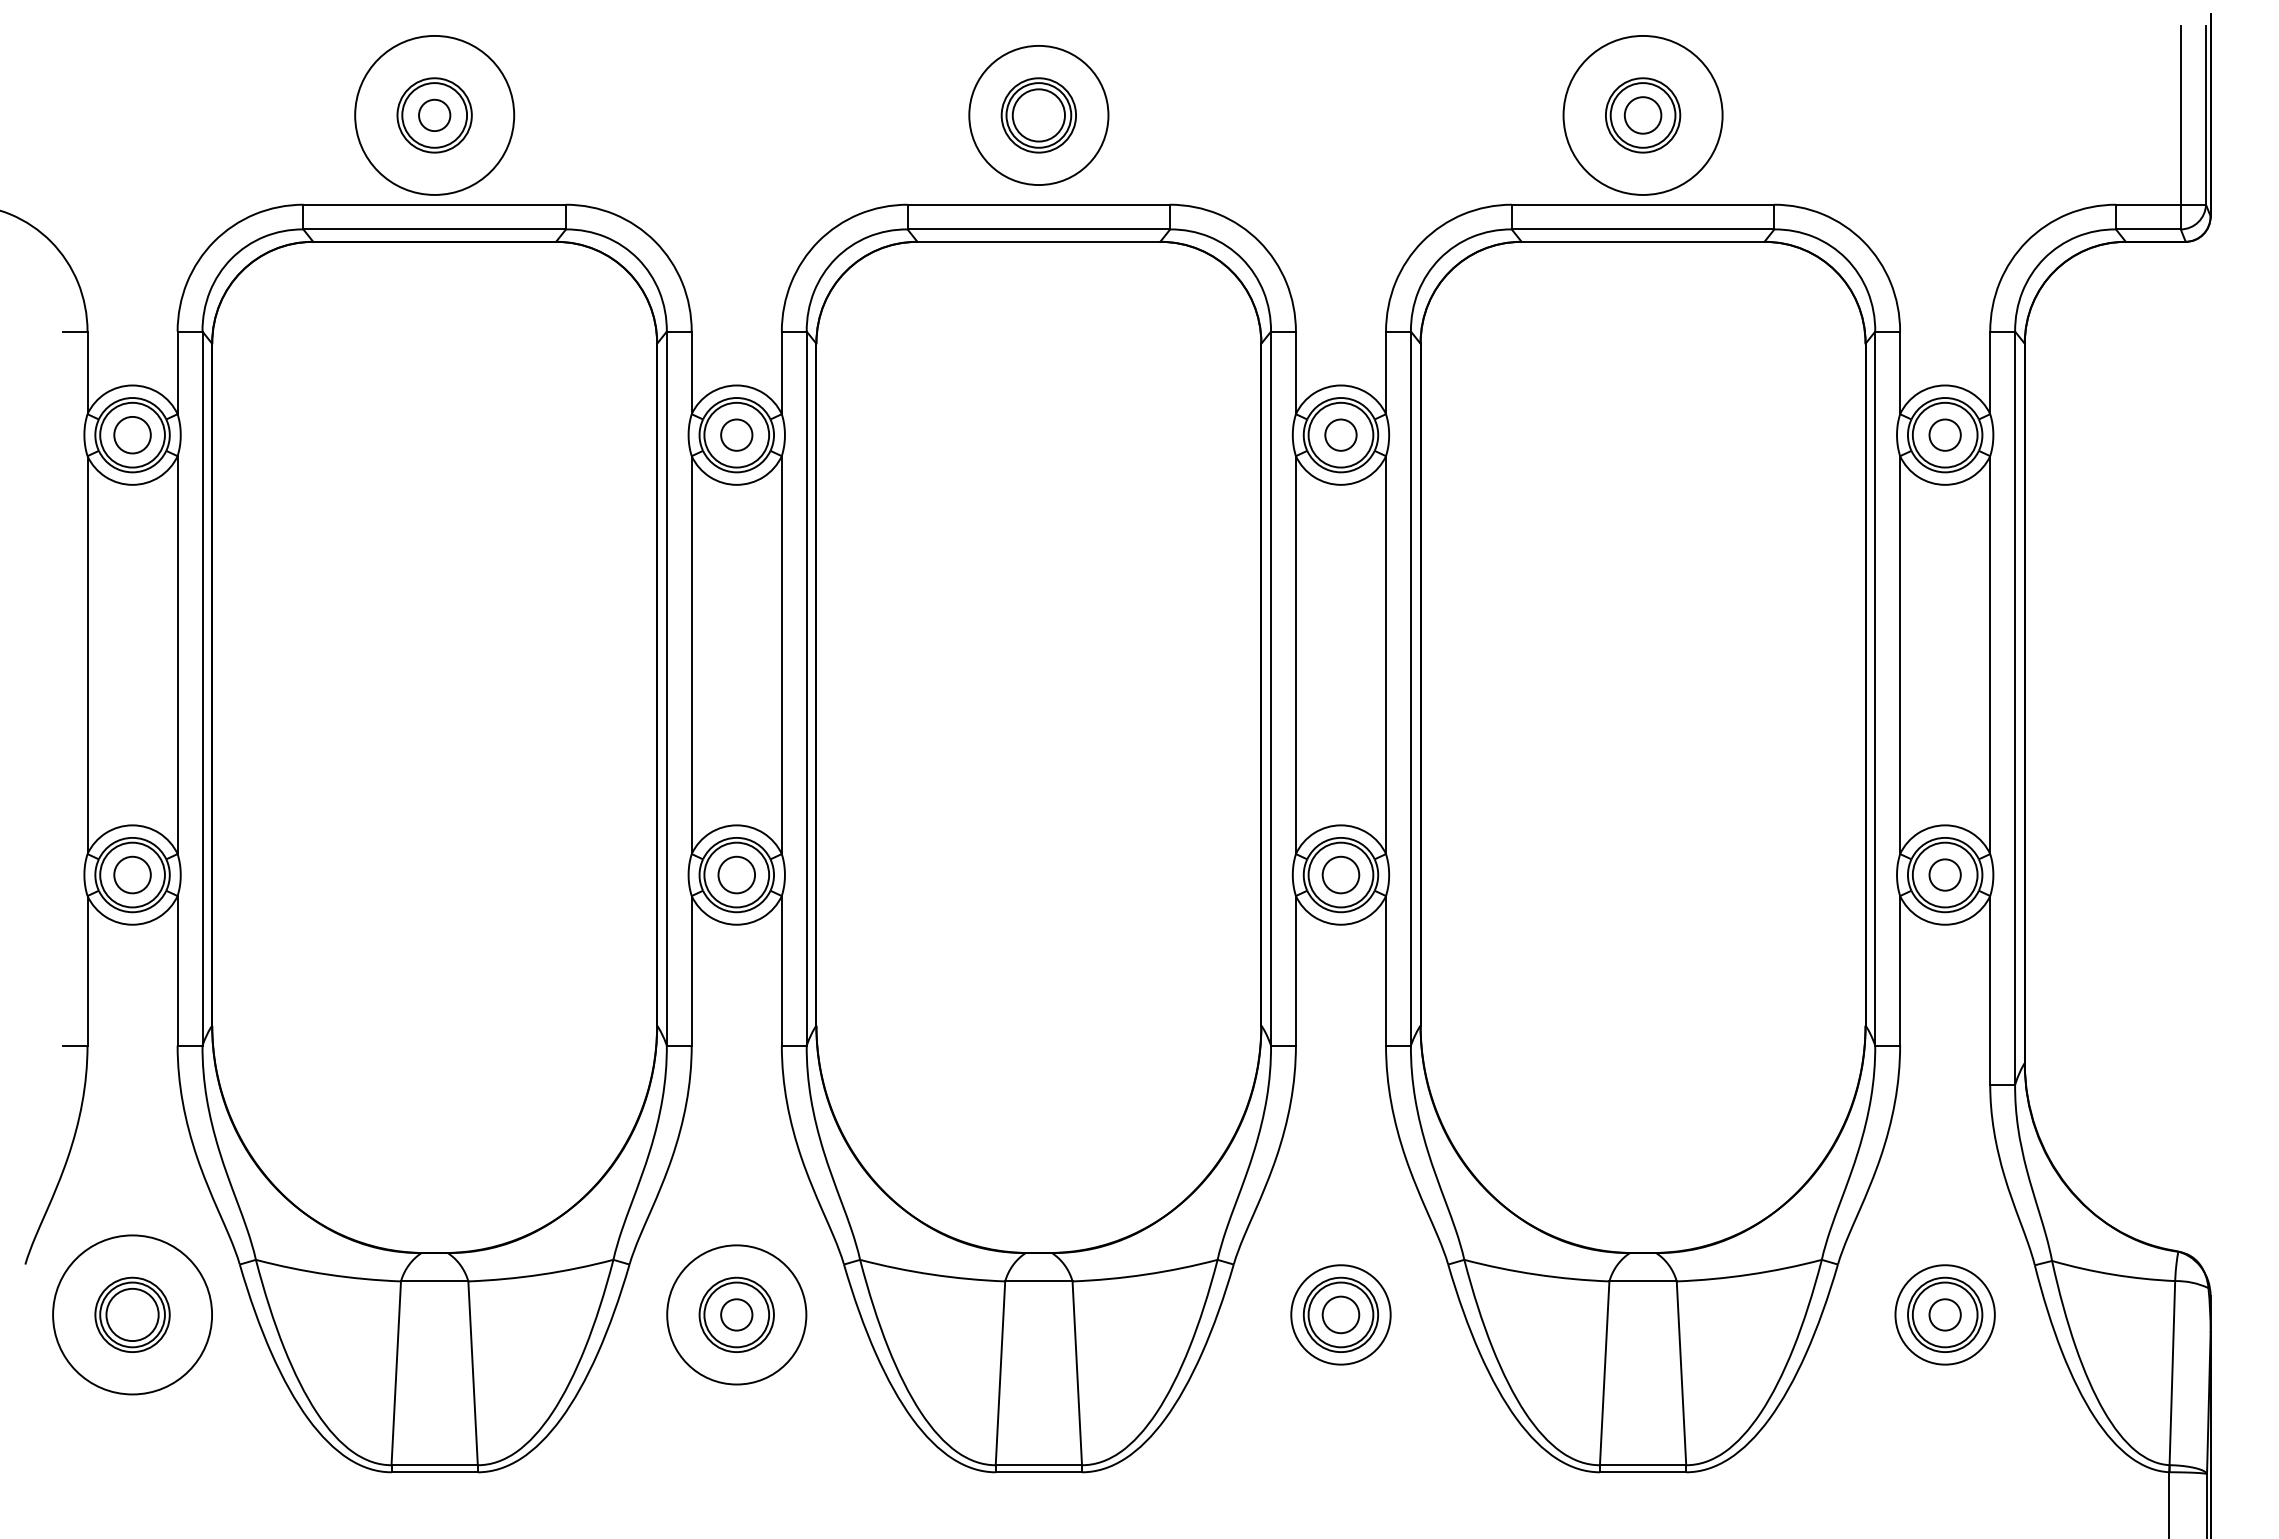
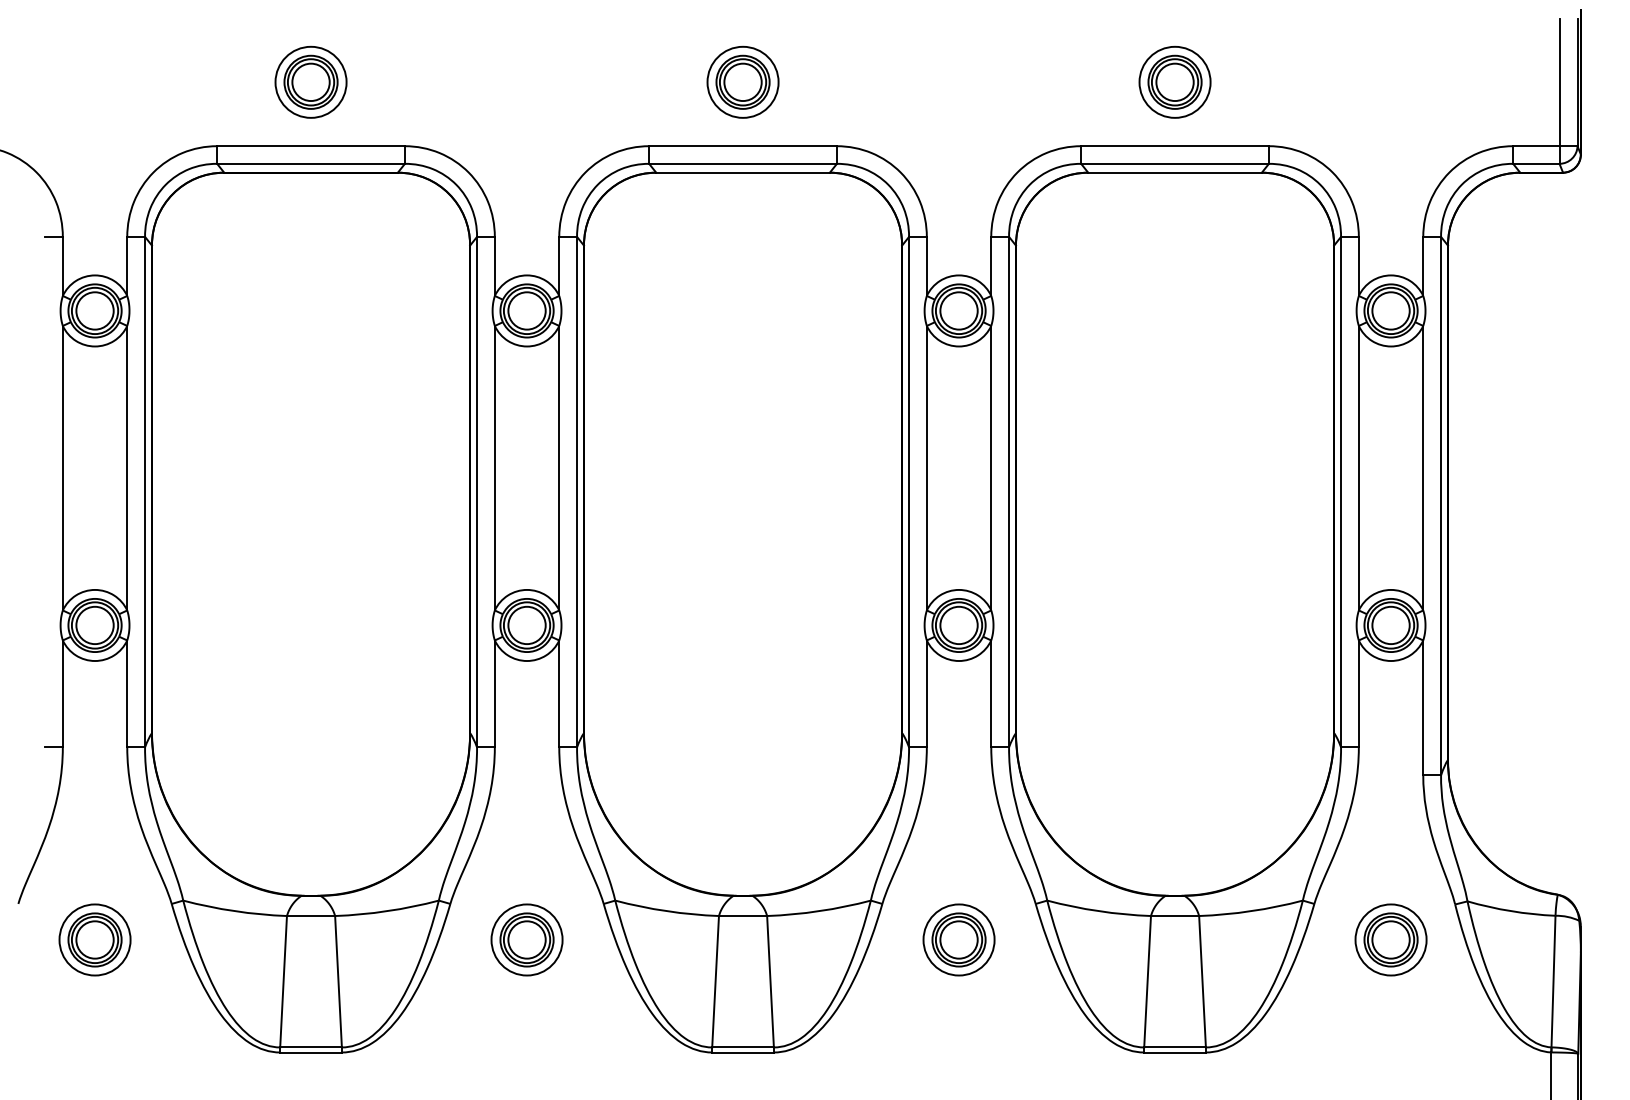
circle: (434, 115) -> (310, 82), size x0.62
circle: (434, 115) -> (310, 82), size x1.67
circle: (1038, 115) -> (742, 82), size x0.71
circle: (1642, 115) -> (1174, 82), size x0.62
circle: (1642, 115) -> (1174, 82), size x1.43
circle: (132, 435) -> (94, 311), size x1.43
circle: (736, 435) -> (526, 311), size x1.67
circle: (1340, 435) -> (958, 311), size x1.67
circle: (1945, 435) -> (1391, 311), size x1.67
circle: (132, 874) -> (94, 625), size x1.43
circle: (736, 874) -> (526, 625), size x1.43
circle: (1340, 874) -> (958, 625), size x1.43
circle: (1945, 874) -> (1391, 625), size x1.67
circle: (132, 1314) -> (94, 939), size x0.62
circle: (736, 1314) -> (526, 939), size x0.71
circle: (736, 1314) -> (526, 939), size x1.67
circle: (1340, 1314) -> (958, 939), size x1.43
circle: (1945, 1314) -> (1391, 939), size x1.67

